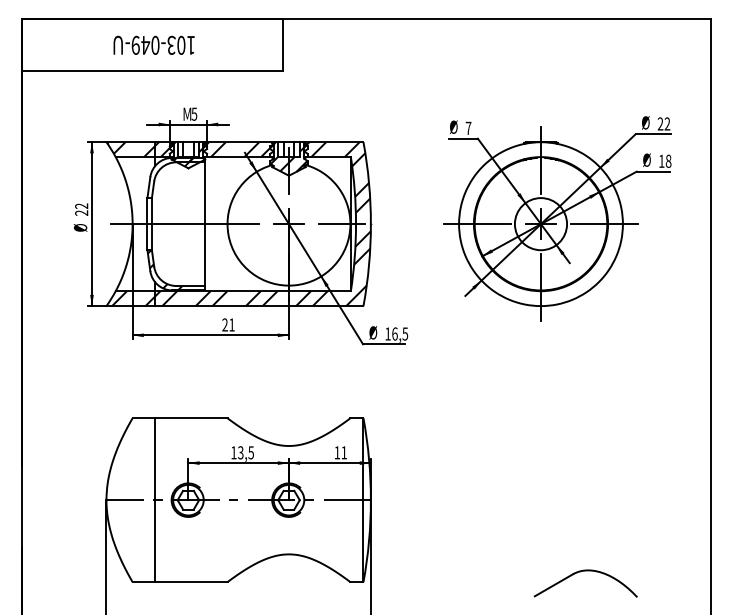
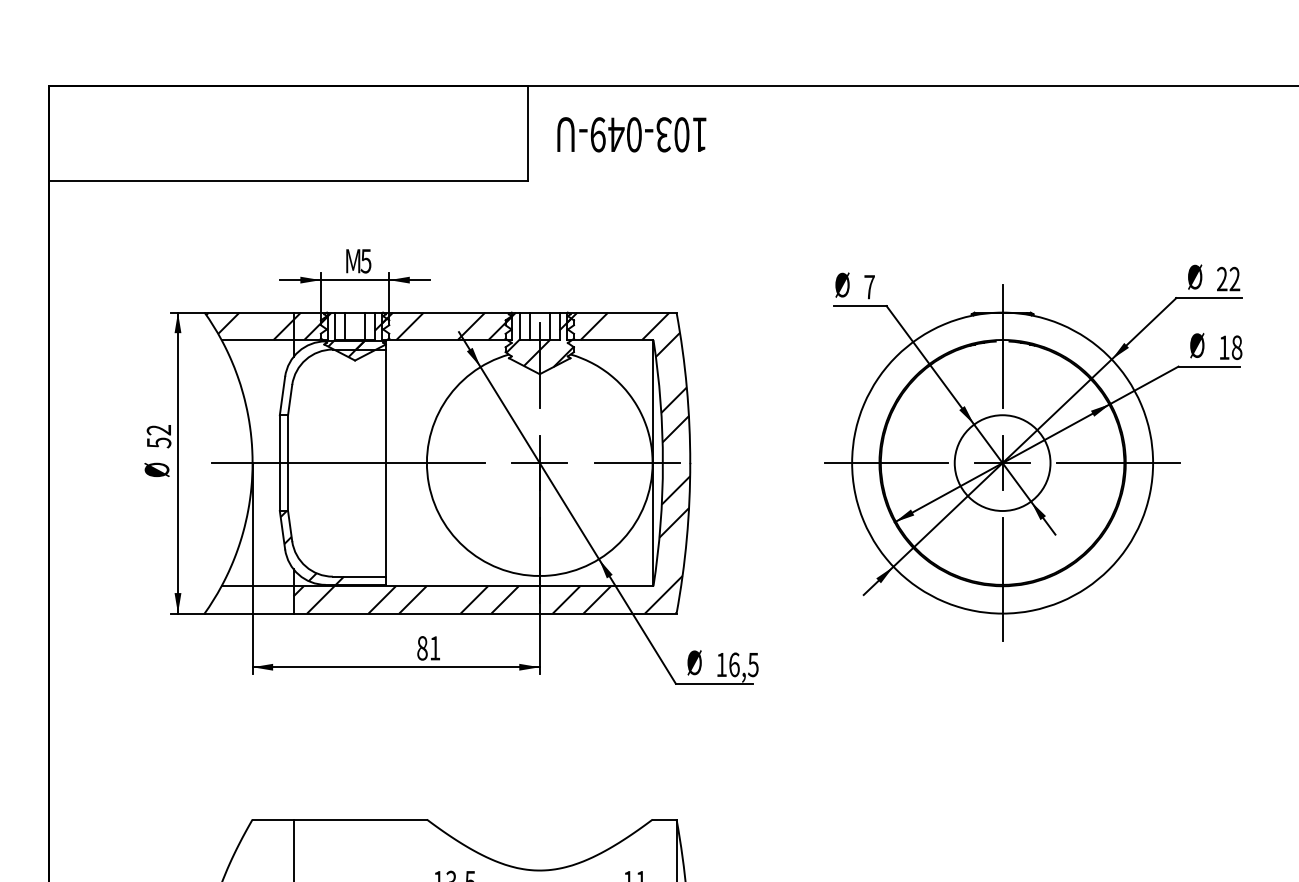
text: (153, 44) -> (630, 133), moved
text: (81, 212) -> (158, 441), 22 -> 52
hatch: (133, 298) -> (254, 599), removed
text: (224, 324) -> (421, 647), 21 -> 81

